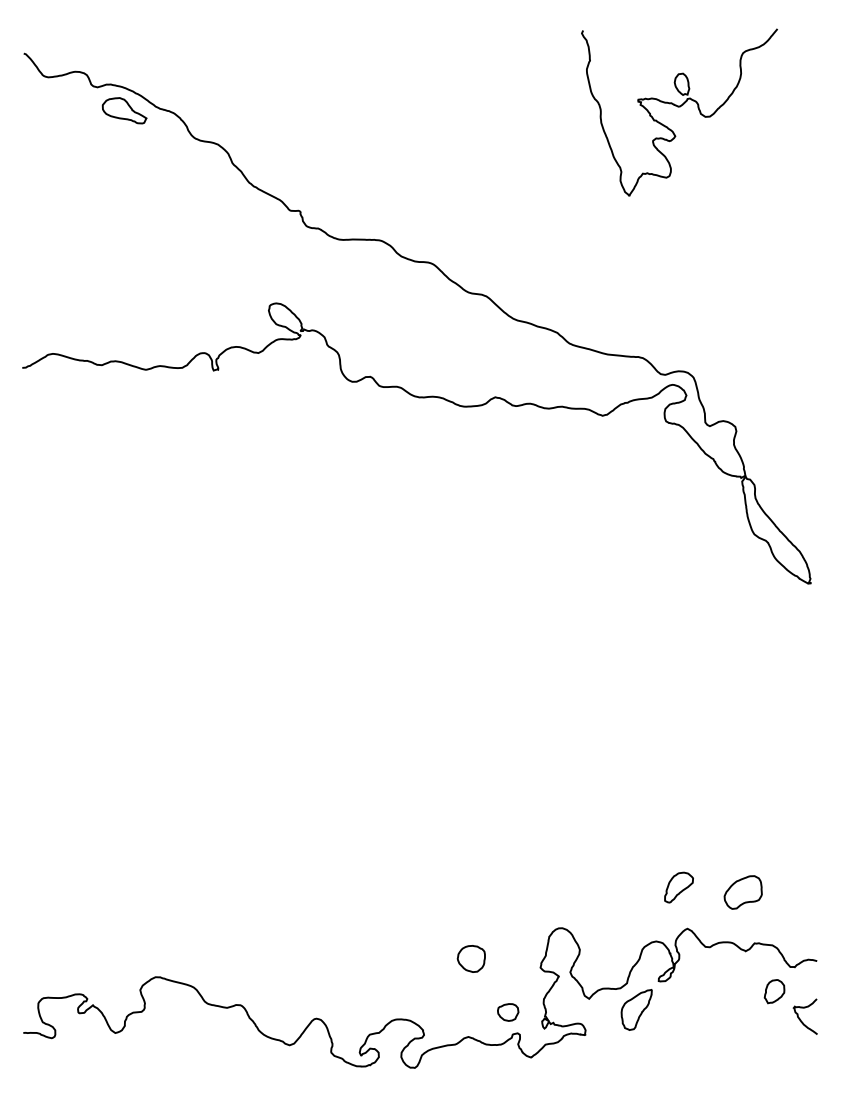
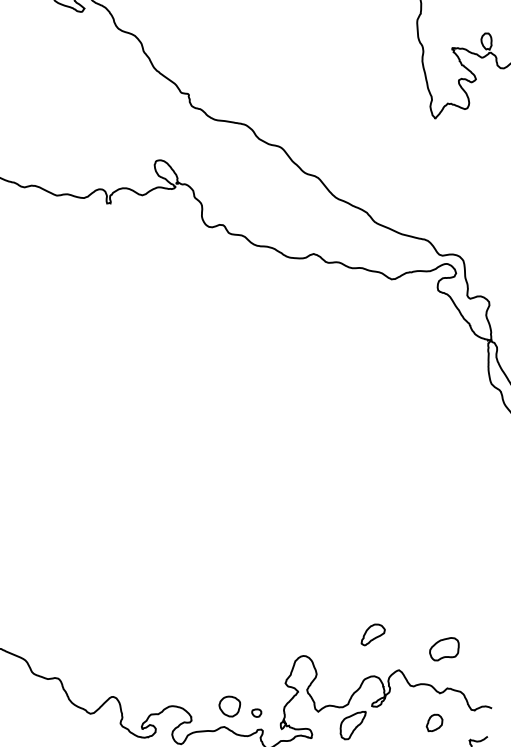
part: (678, 887) -> (373, 635), moved
part: (470, 958) -> (228, 706), moved
part: (774, 991) -> (434, 723), moved
part: (508, 1012) -> (256, 713), size x0.6

